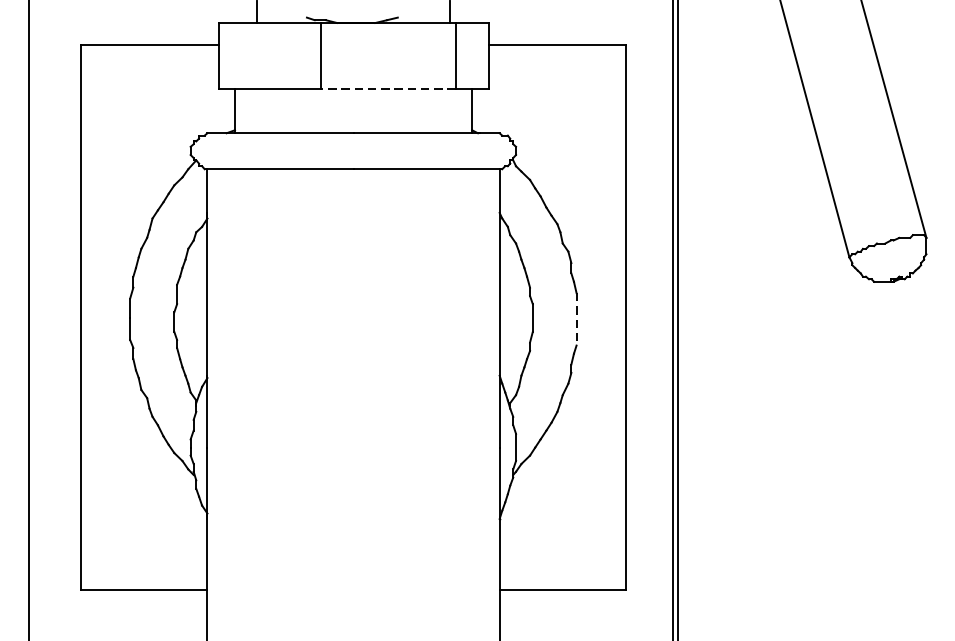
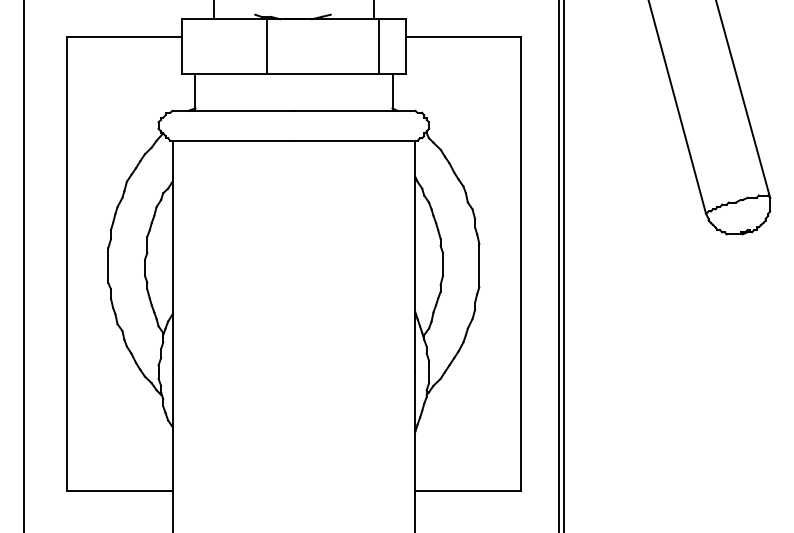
line: (387, 89) -> (322, 74), dashed -> solid
line: (576, 319) -> (479, 265), dashed -> solid

